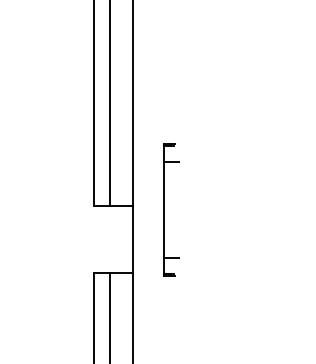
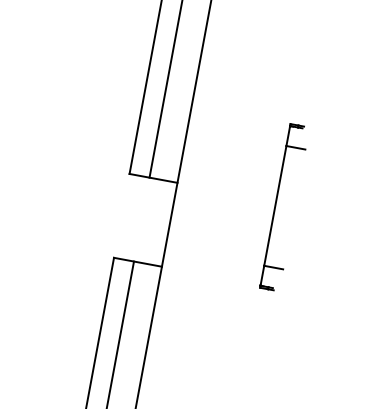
part: (164, 209) -> (276, 205), moved

